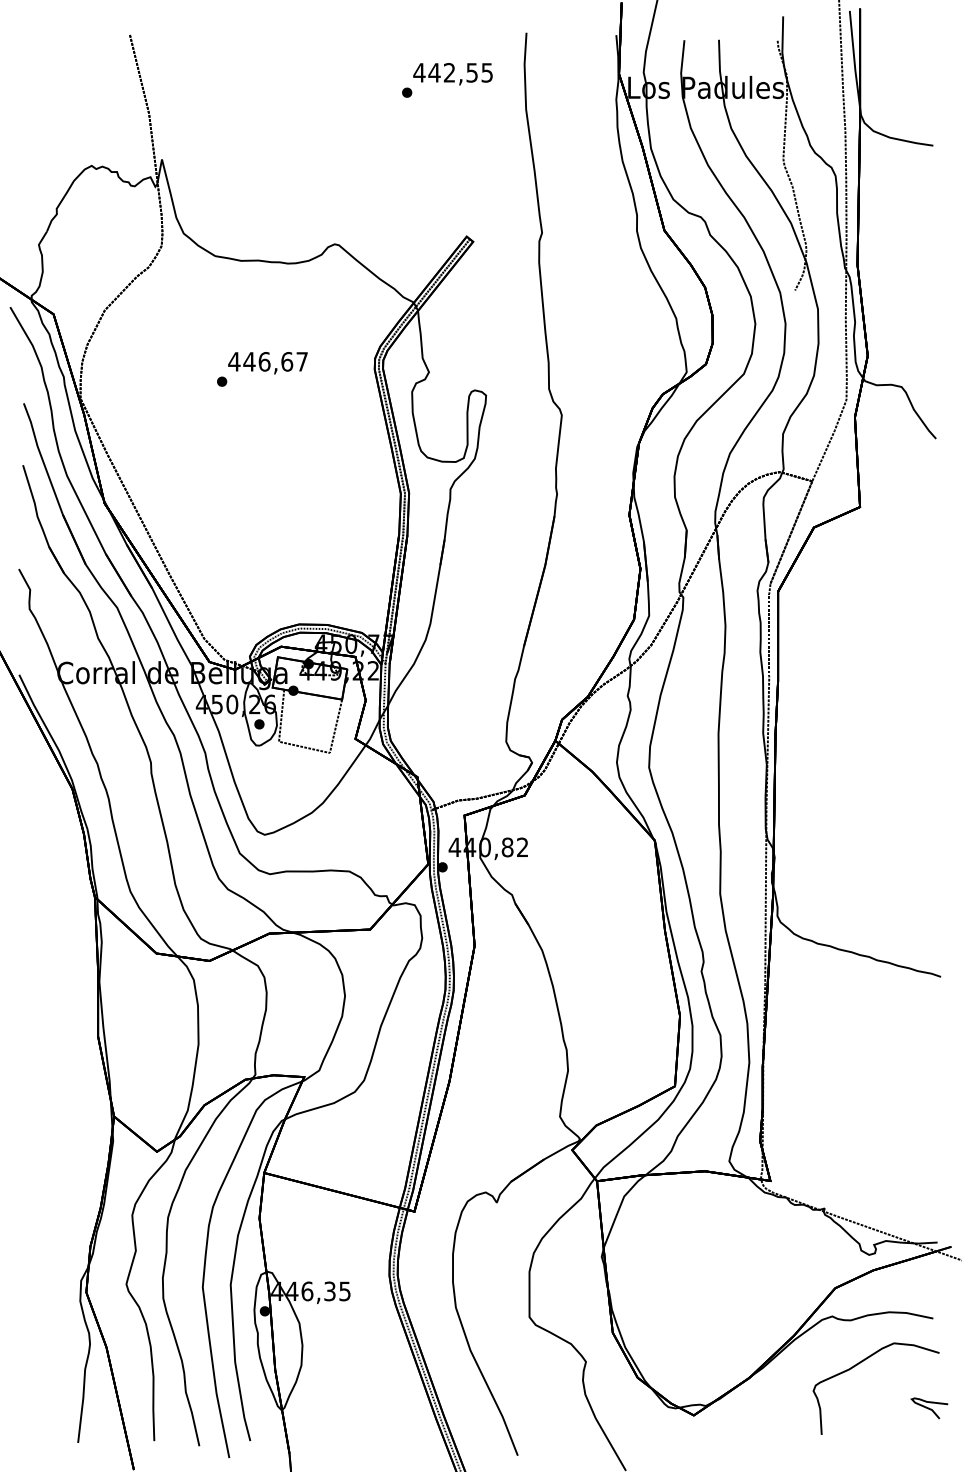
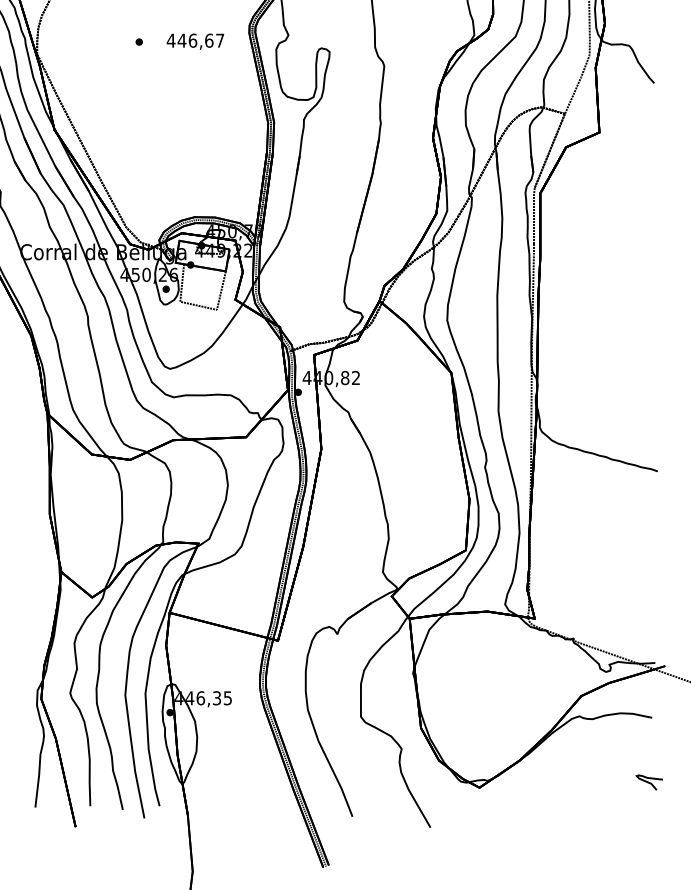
text: (267, 363) -> (195, 41), moved
curve: (859, 1364) -> (599, 750), removed

